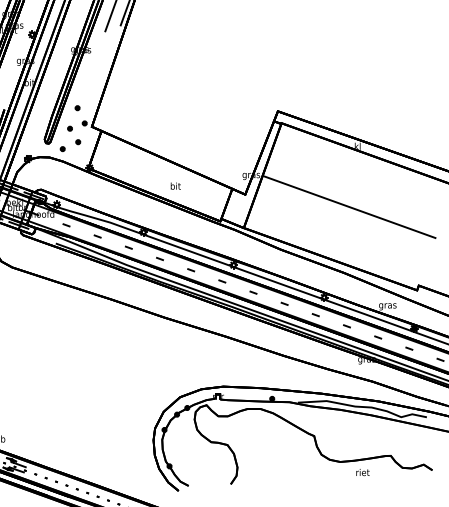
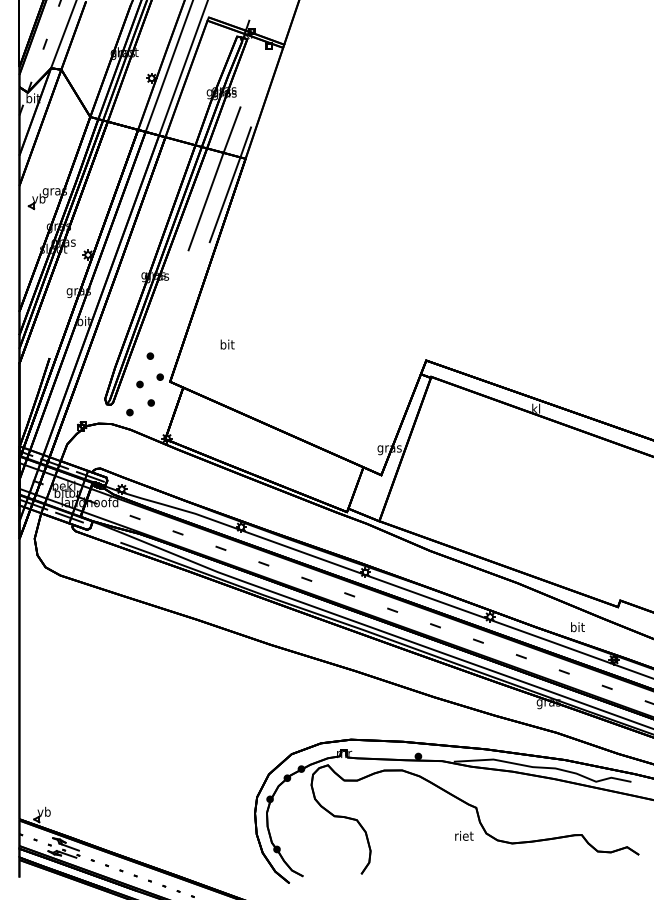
text: (175, 186) -> (227, 344), moved
line: (349, 207) -> (524, 492), removed
text: (387, 305) -> (577, 628), gras -> bit
text: (363, 472) -> (464, 835), moved

